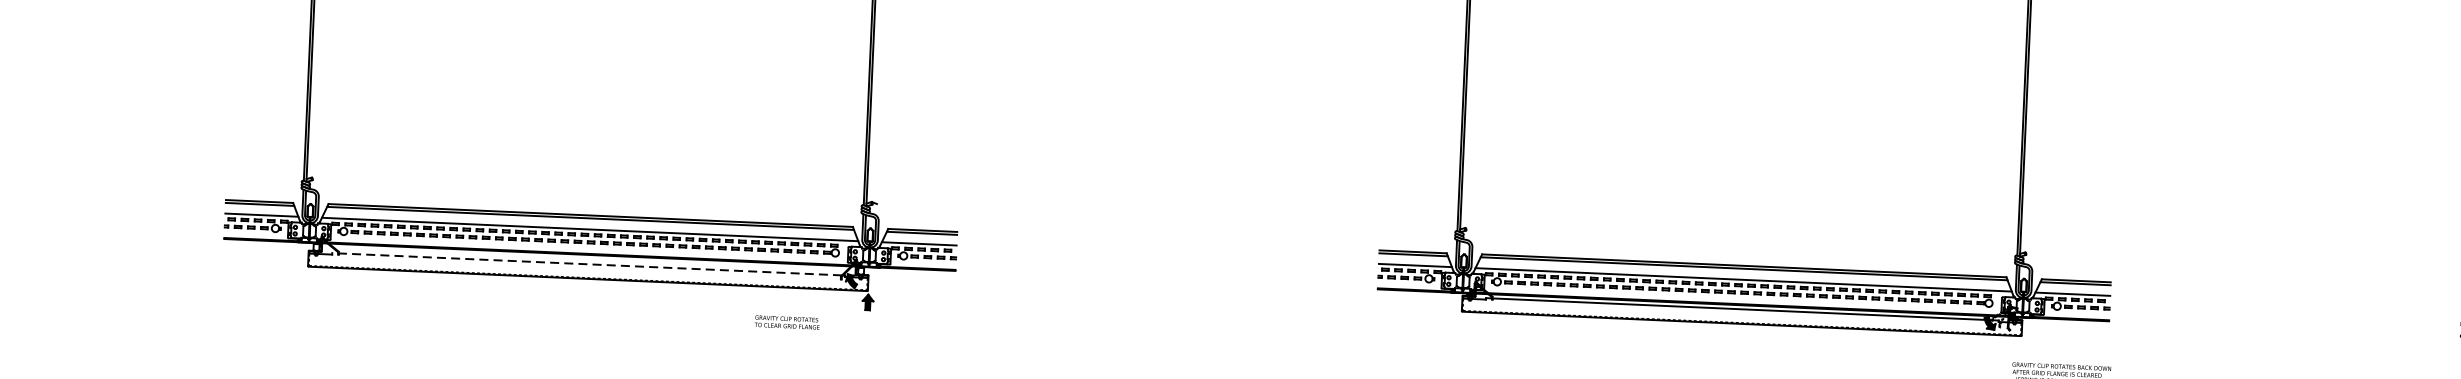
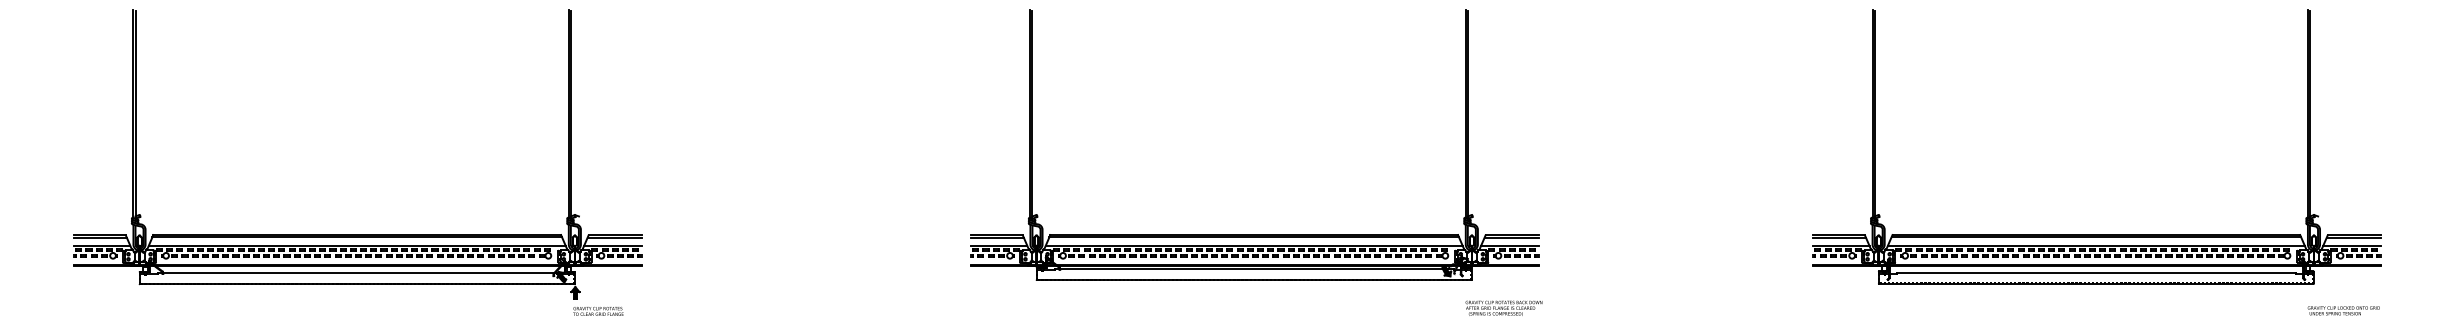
line: (586, 264) -> (355, 273), dashed -> solid
text: (787, 322) -> (598, 311), moved

